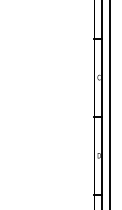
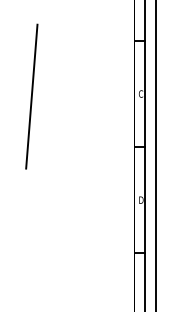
line: (18, 79) -> (31, 96), added

